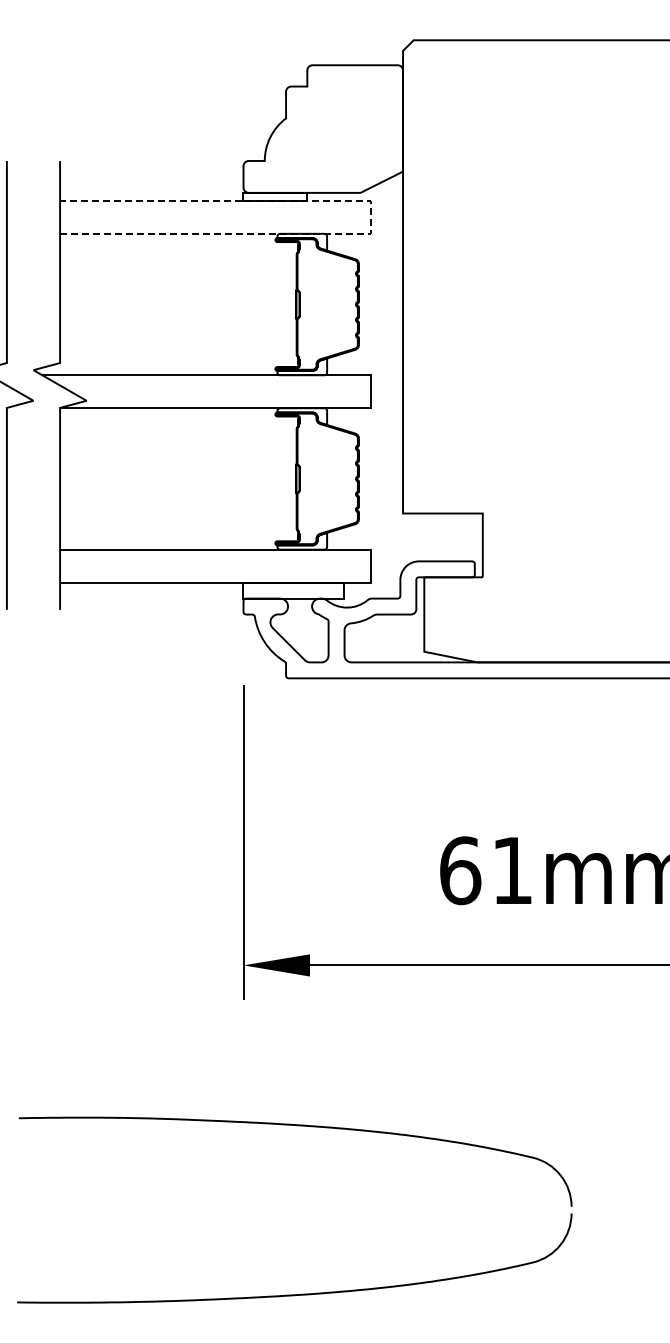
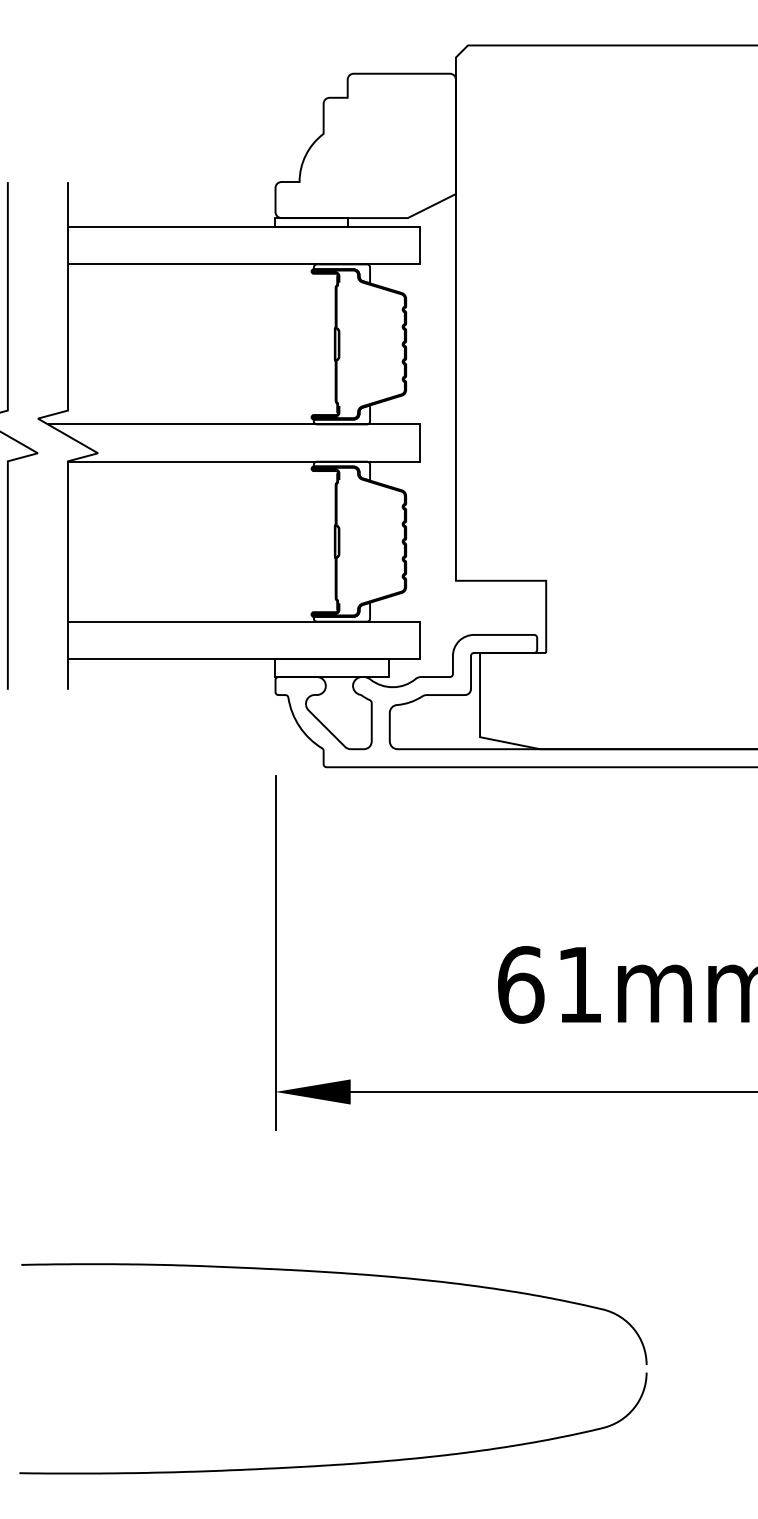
line: (371, 216) -> (420, 244), dashed -> solid

